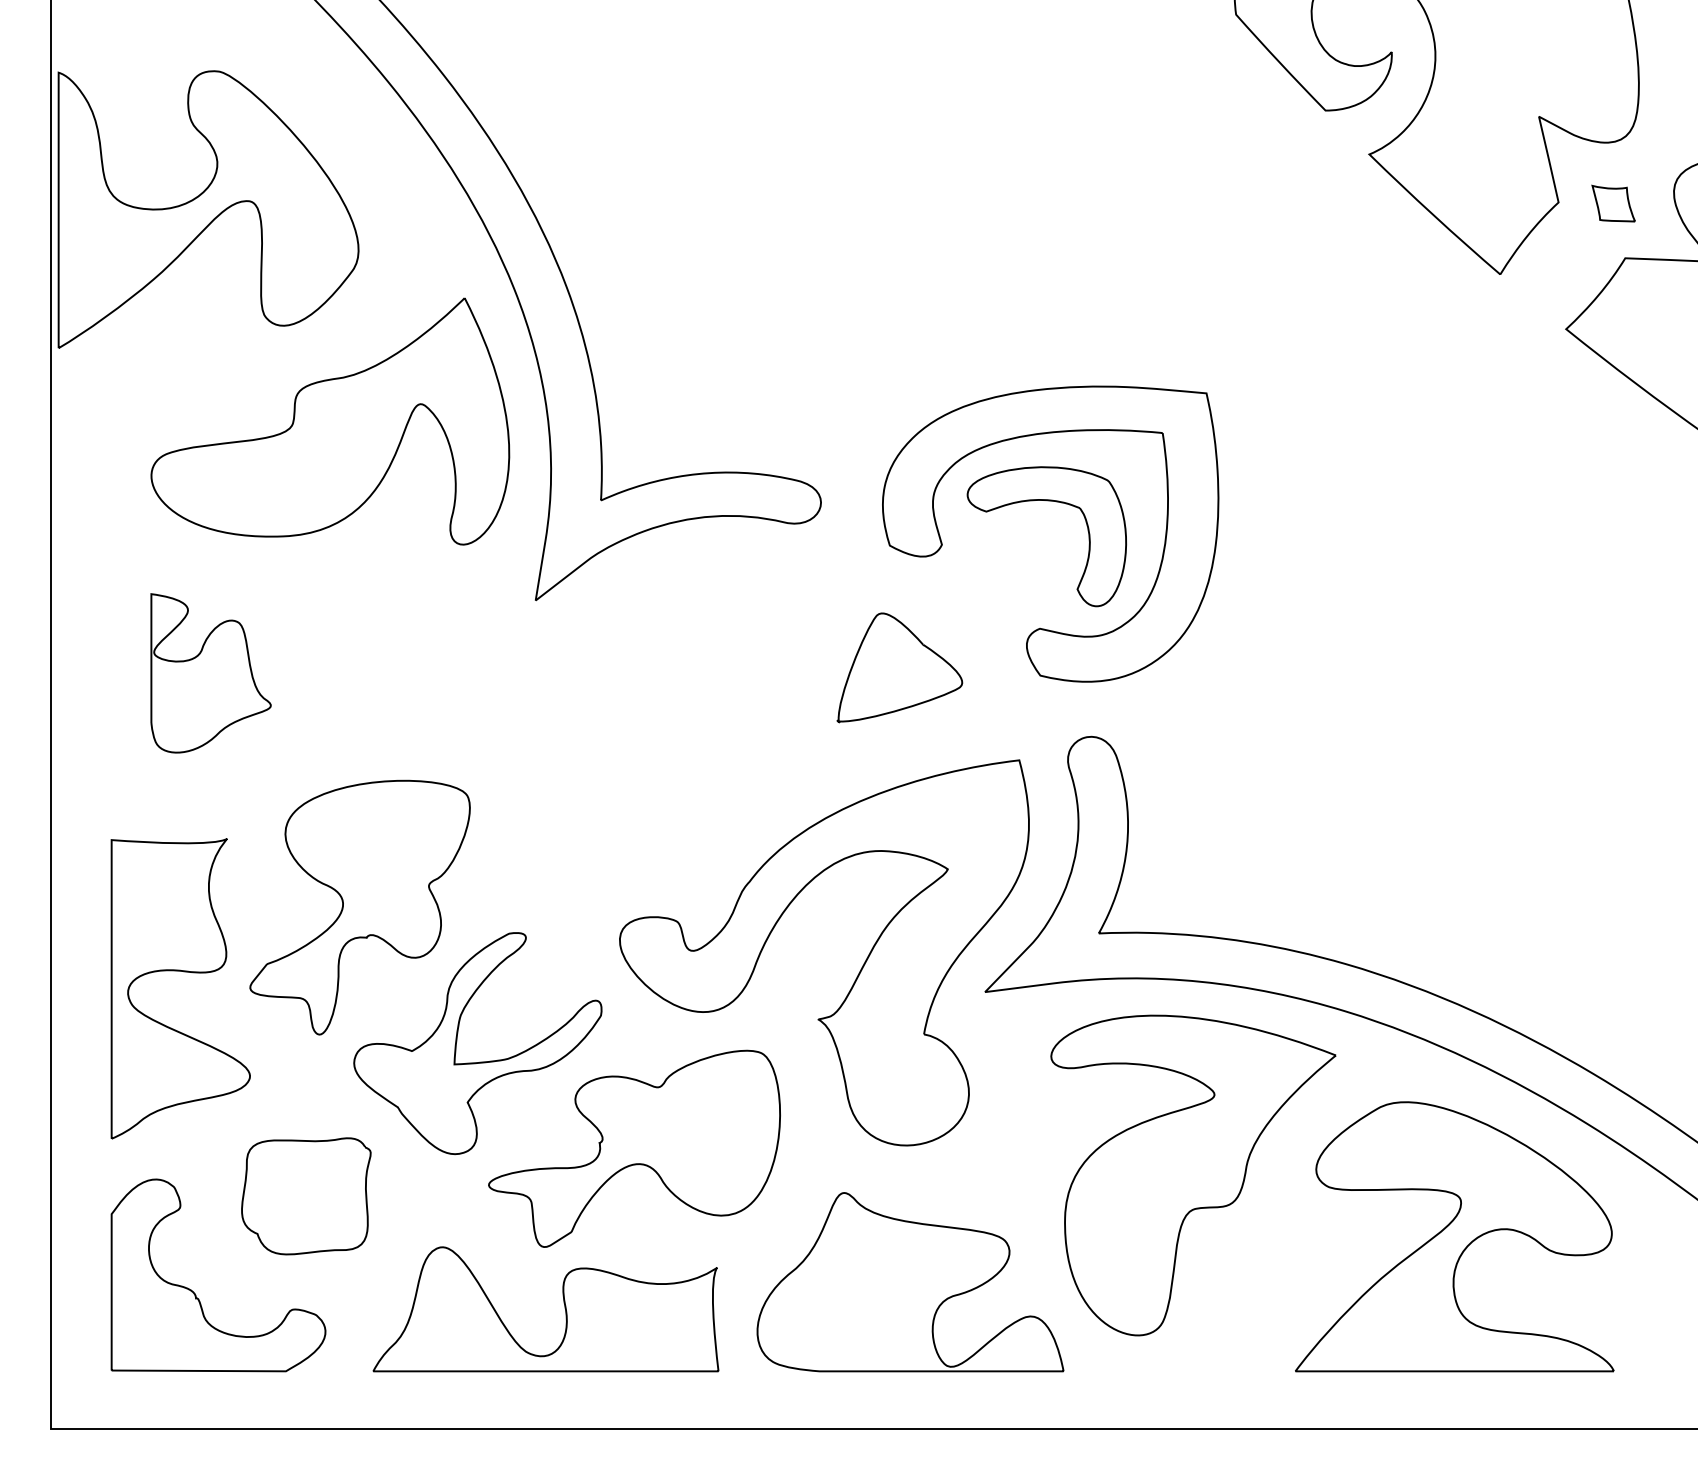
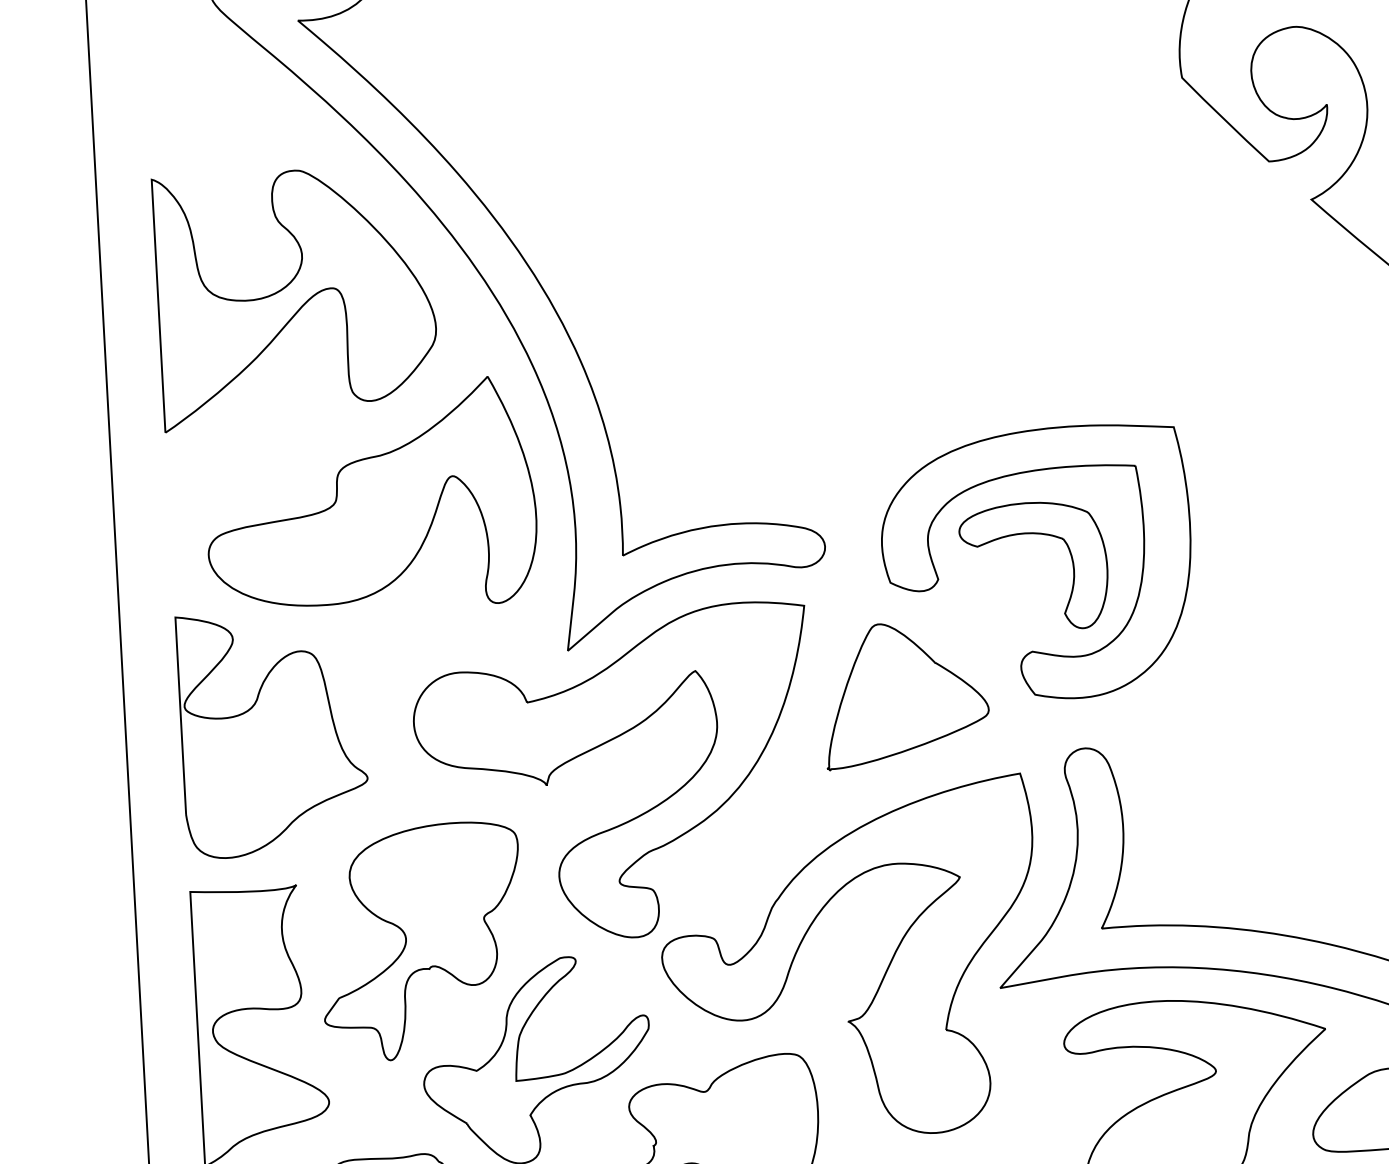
part: (208, 209) -> (296, 297), moved
part: (899, 667) -> (905, 694), size x1.43
part: (210, 673) -> (272, 734), size x1.67
part: (567, 705) -> (602, 745), added

